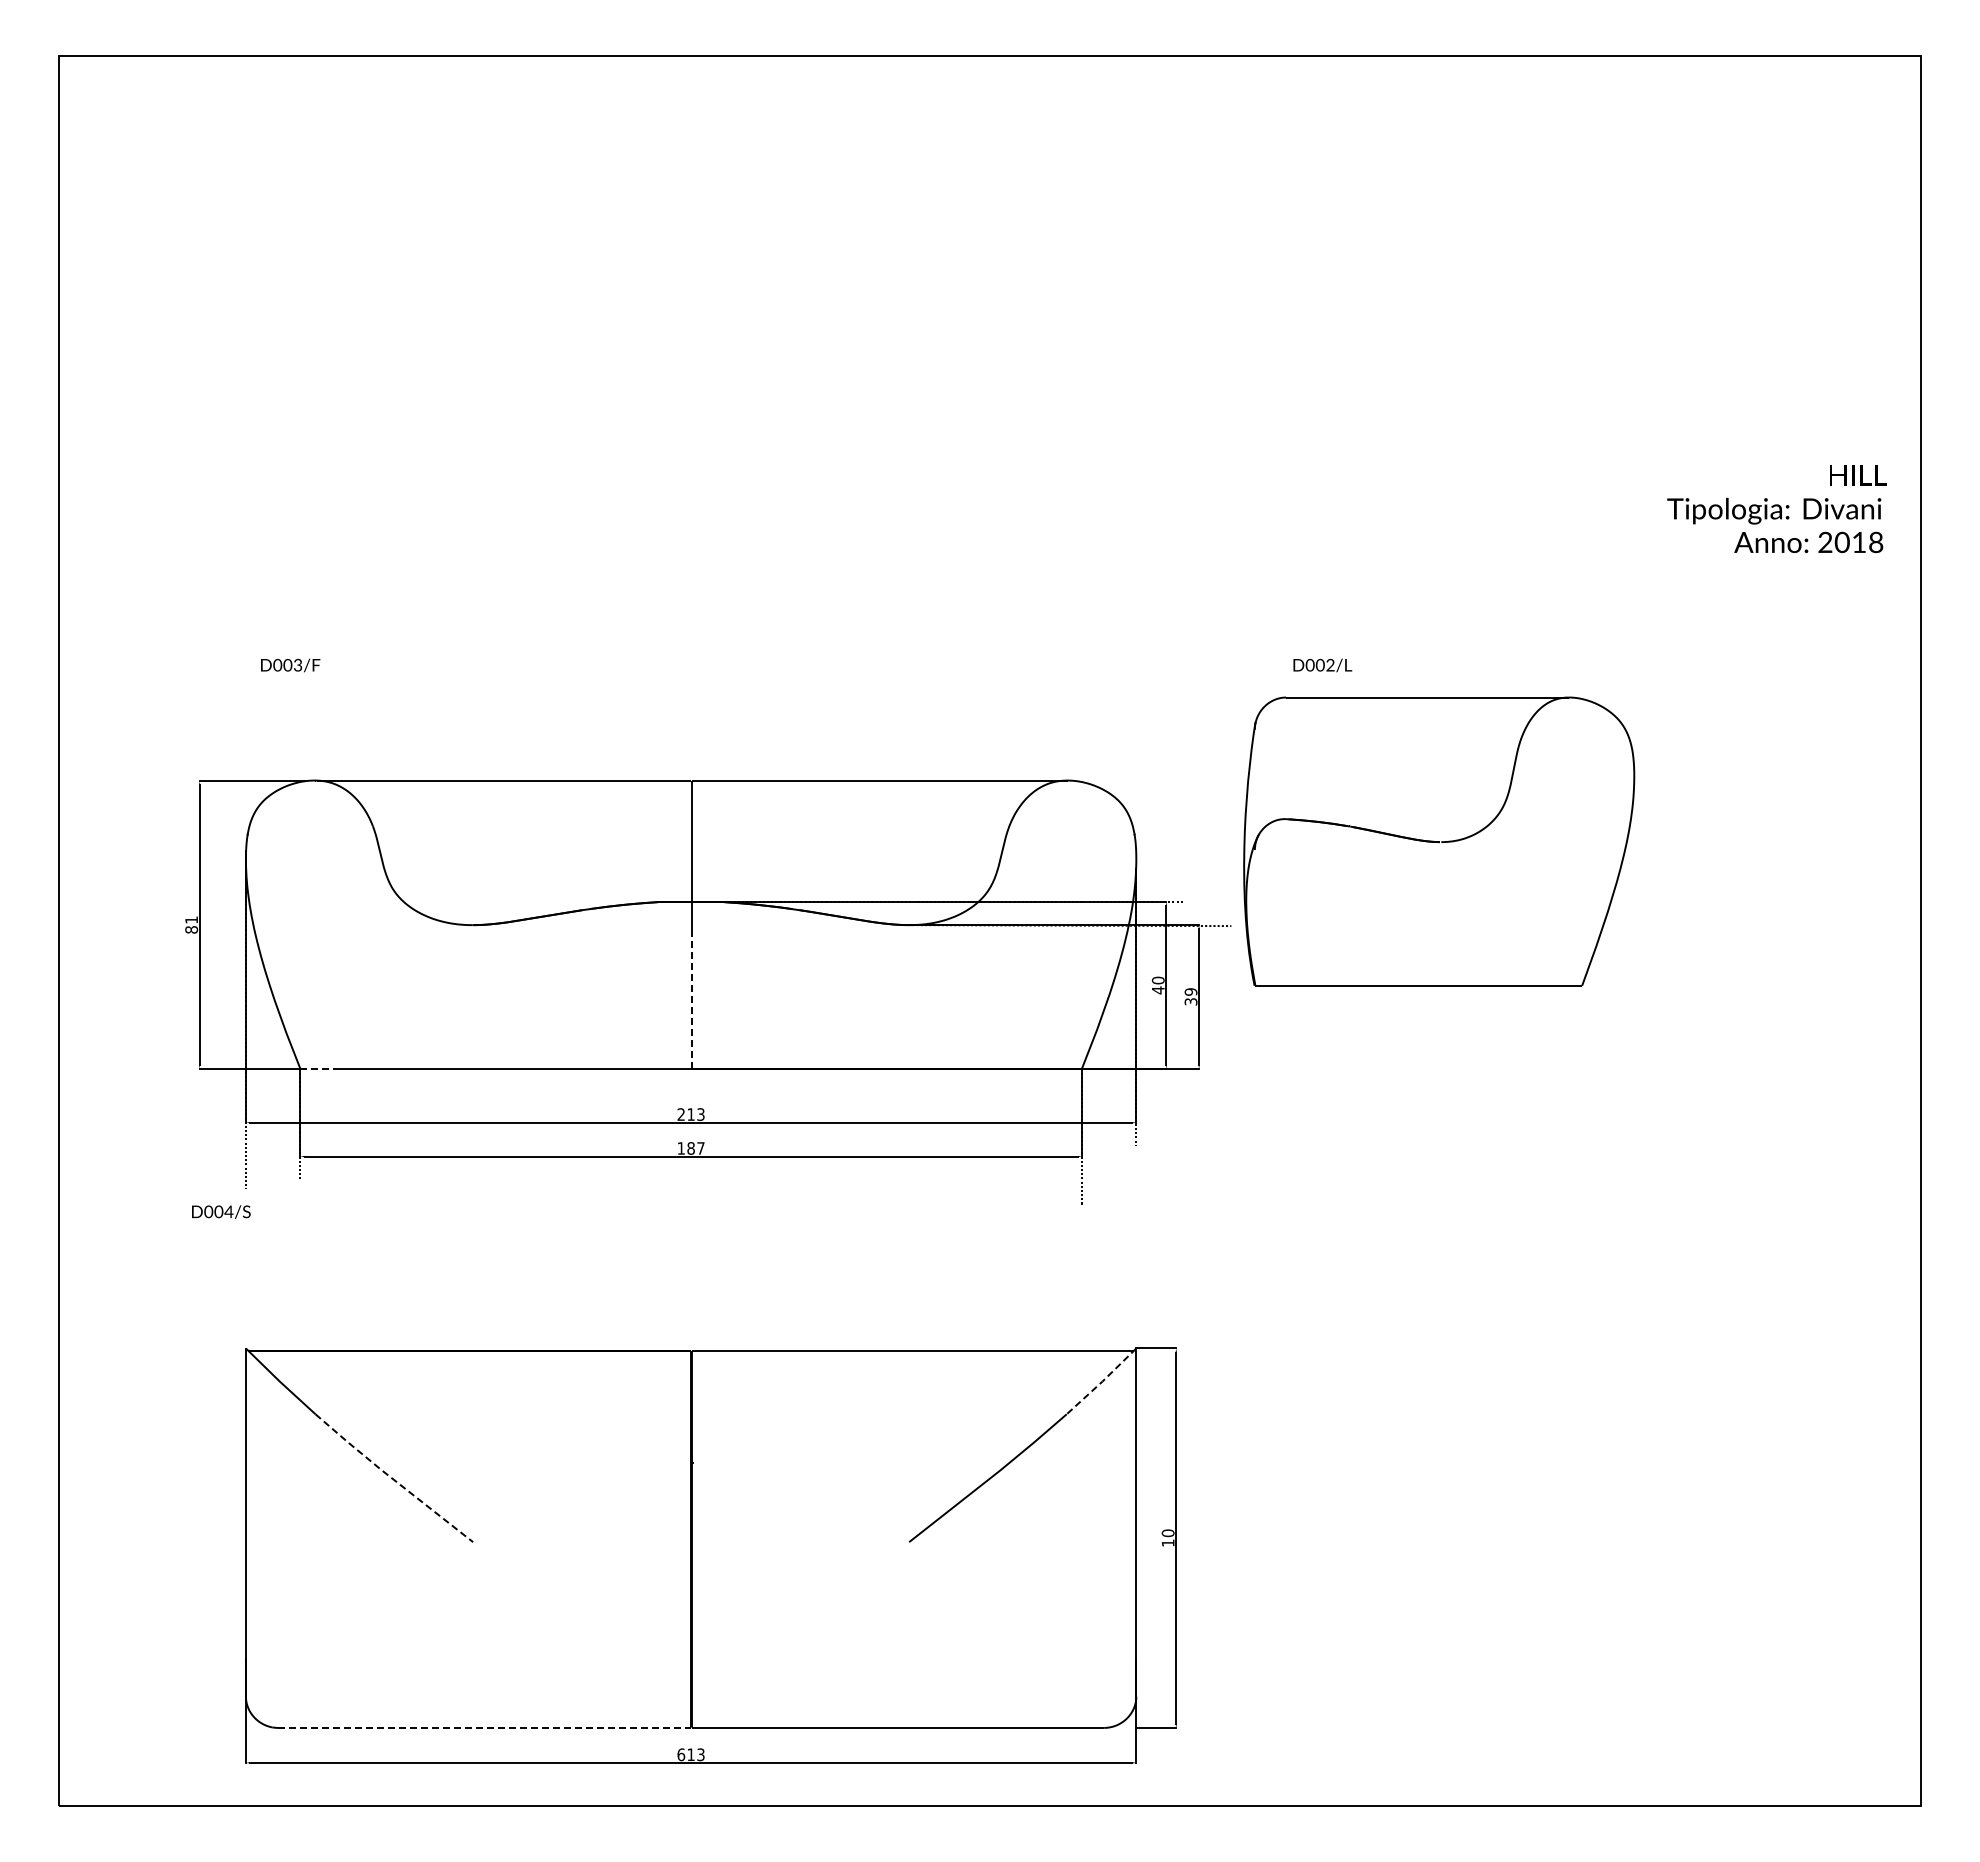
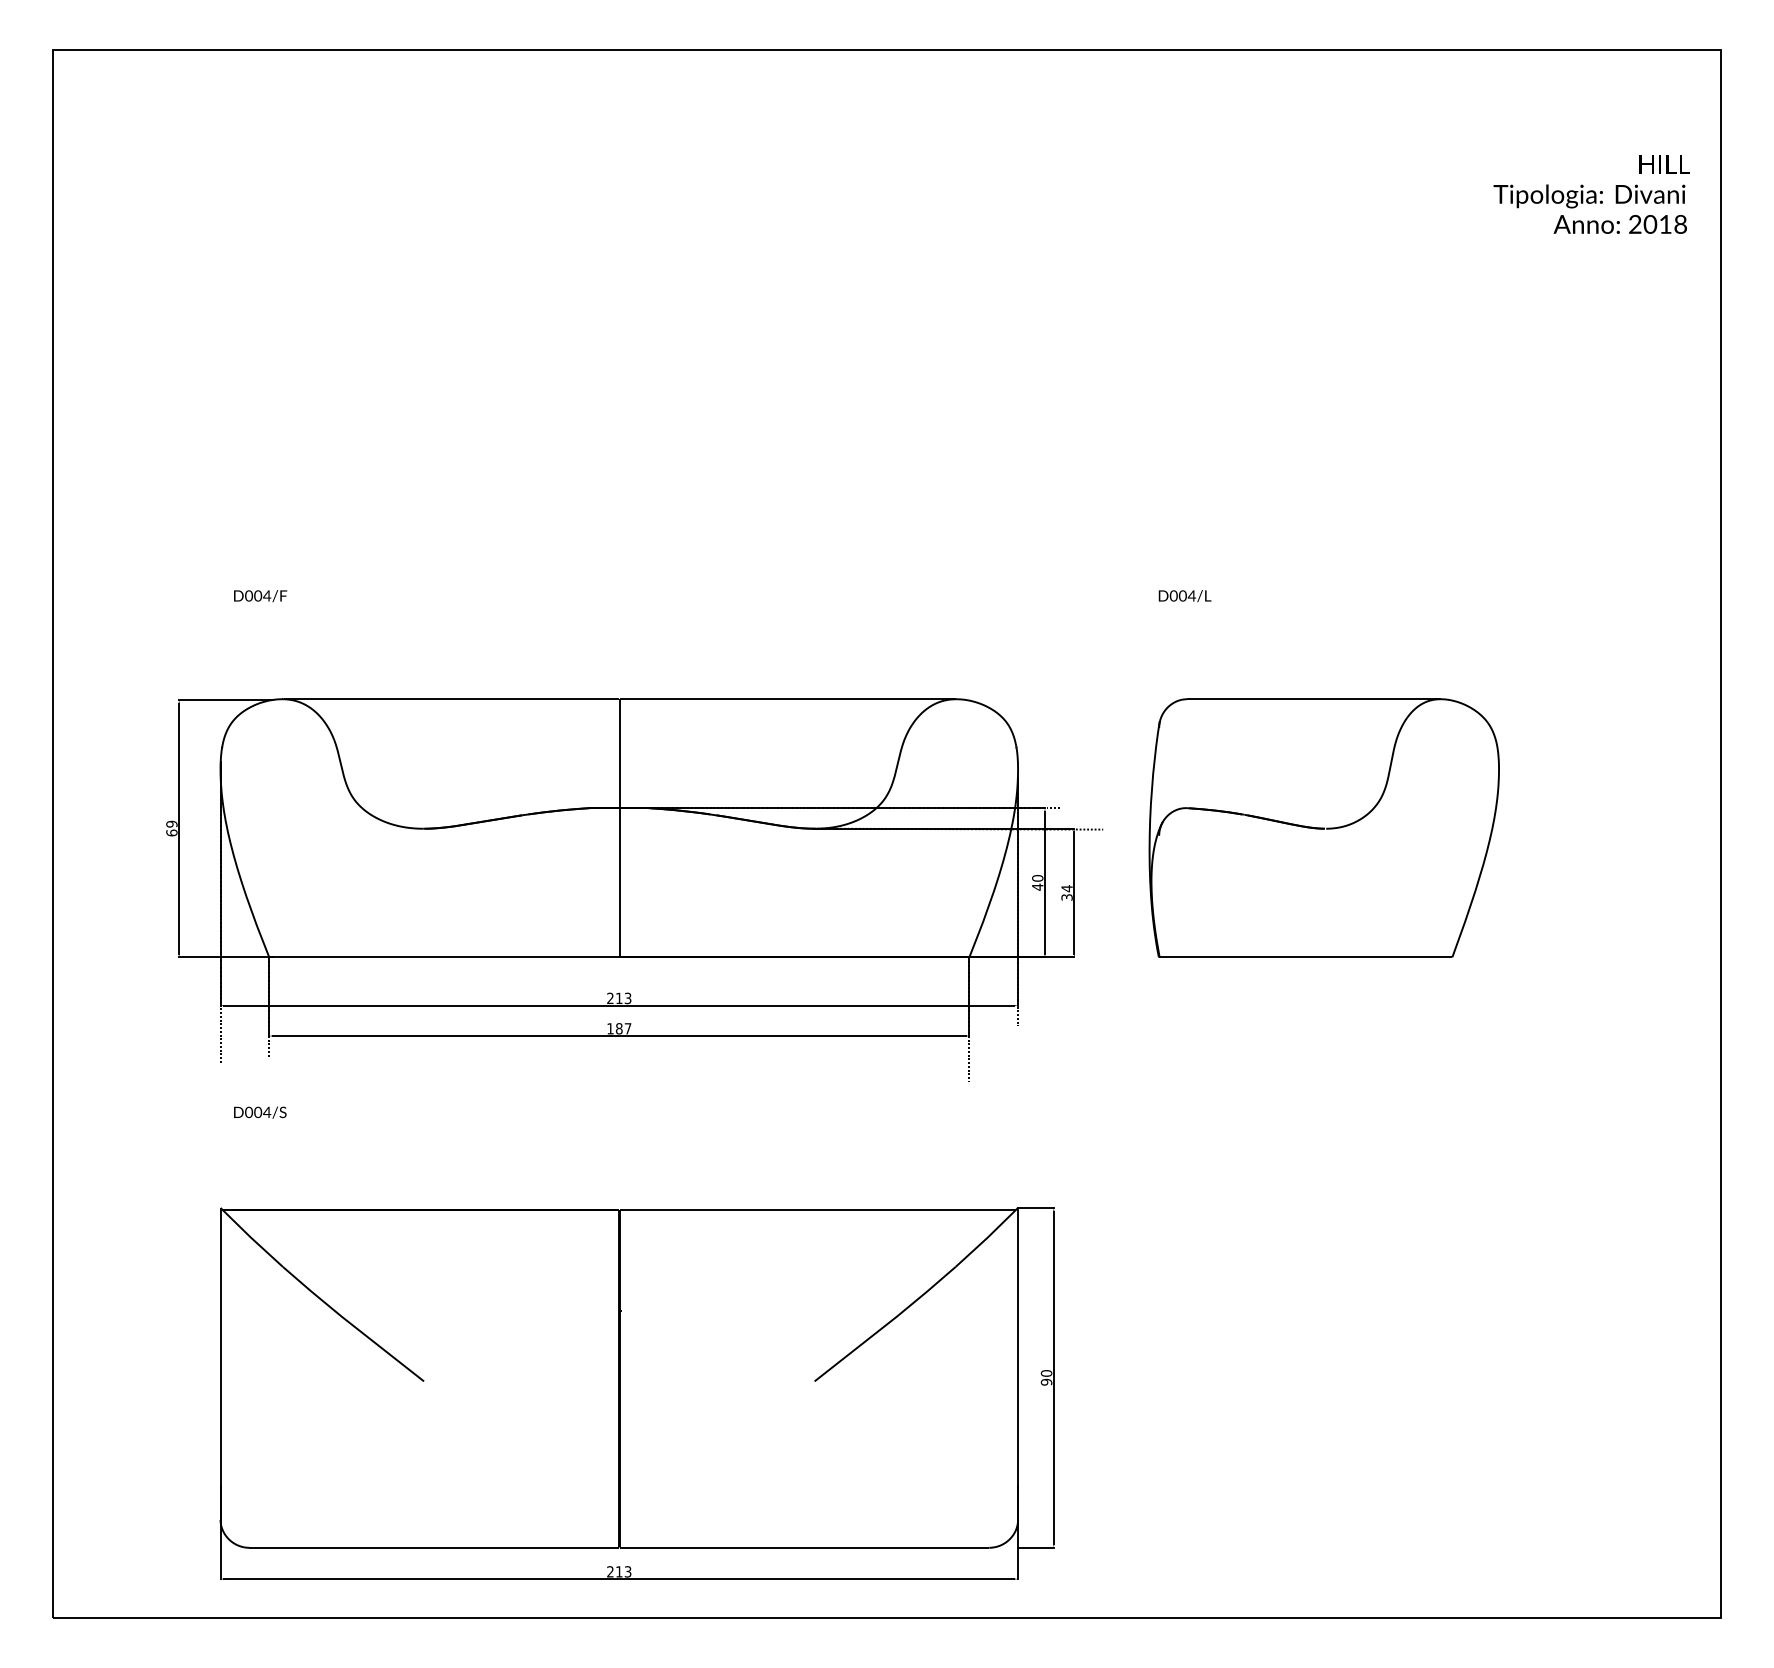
text: (1776, 509) -> (1591, 194), moved
text: (297, 664) -> (266, 595), D003/F -> D004/F
text: (1330, 664) -> (1191, 595), D002/L -> D004/L
part: (1439, 841) -> (1324, 828), moved
text: (191, 924) -> (171, 828), 81 -> 69
text: (1190, 992) -> (1066, 889), 39 -> 34
line: (691, 1001) -> (619, 897), dashed -> solid
line: (318, 1068) -> (285, 957), dashed -> solid
text: (221, 1211) -> (260, 1112), moved
line: (1102, 1381) -> (987, 1237), dashed -> solid
line: (392, 1478) -> (351, 1324), dashed -> solid
text: (1167, 1542) -> (1045, 1381), 10 -> 90
line: (484, 1727) -> (434, 1547), dashed -> solid
text: (681, 1754) -> (610, 1571), 613 -> 213

